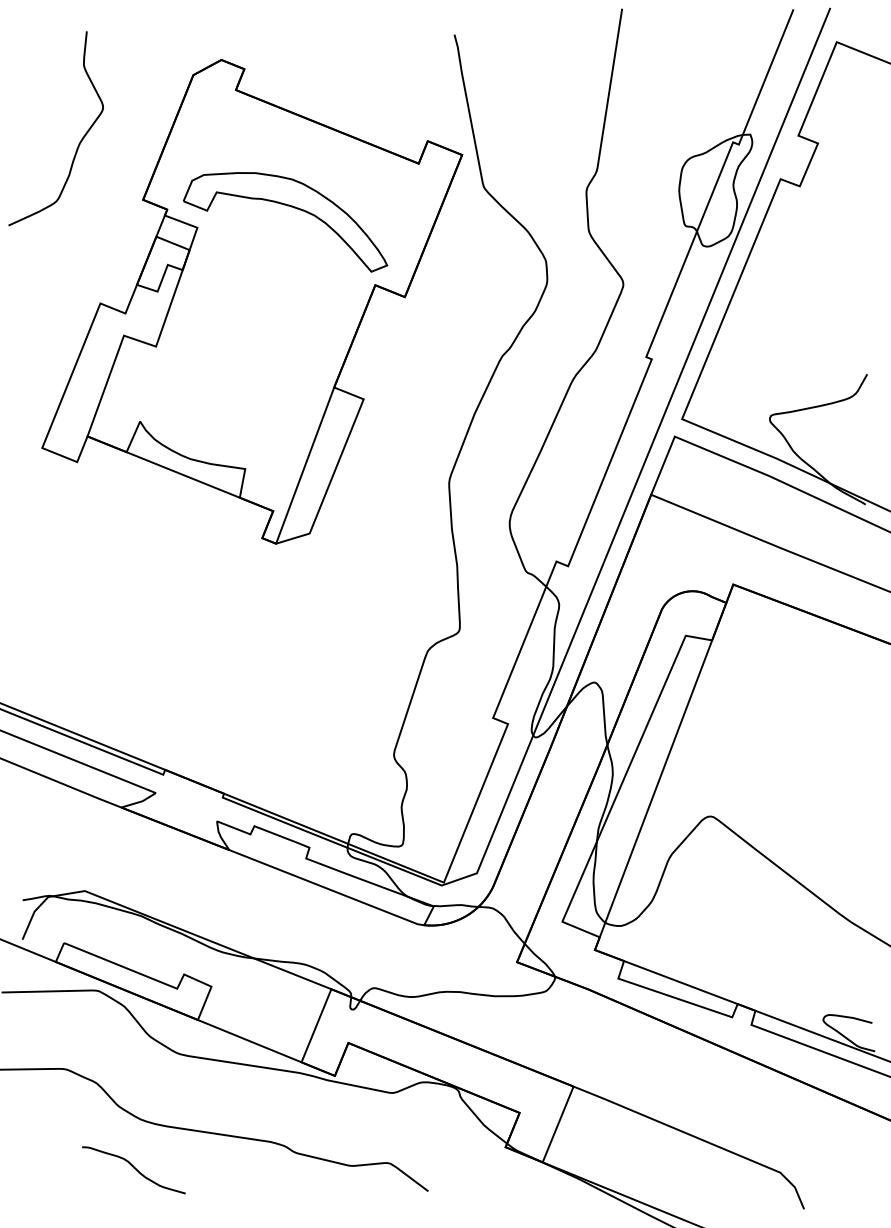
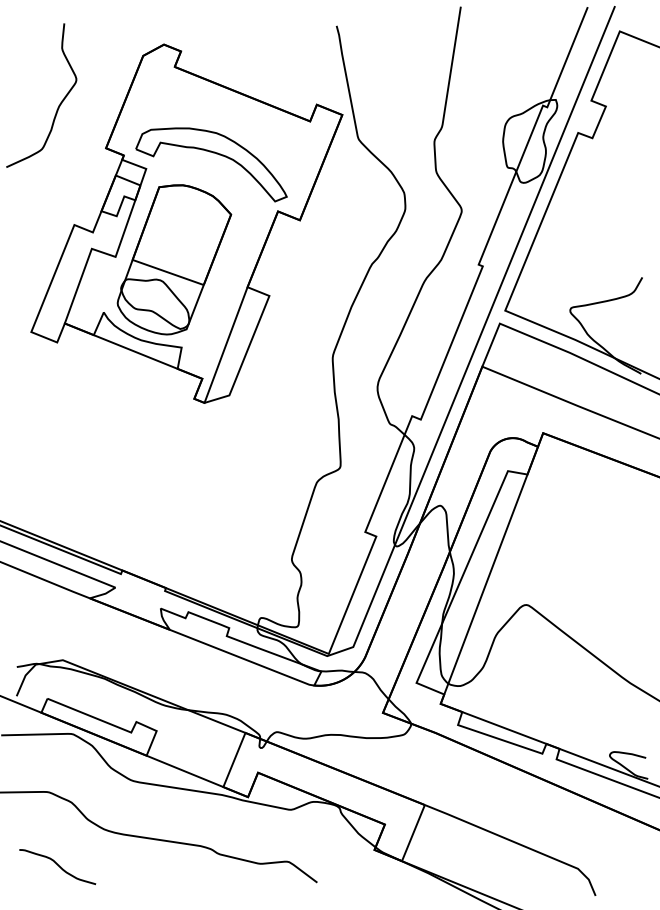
part: (235, 350) -> (174, 259), added
curve: (134, 1169) -> (58, 866), moved

